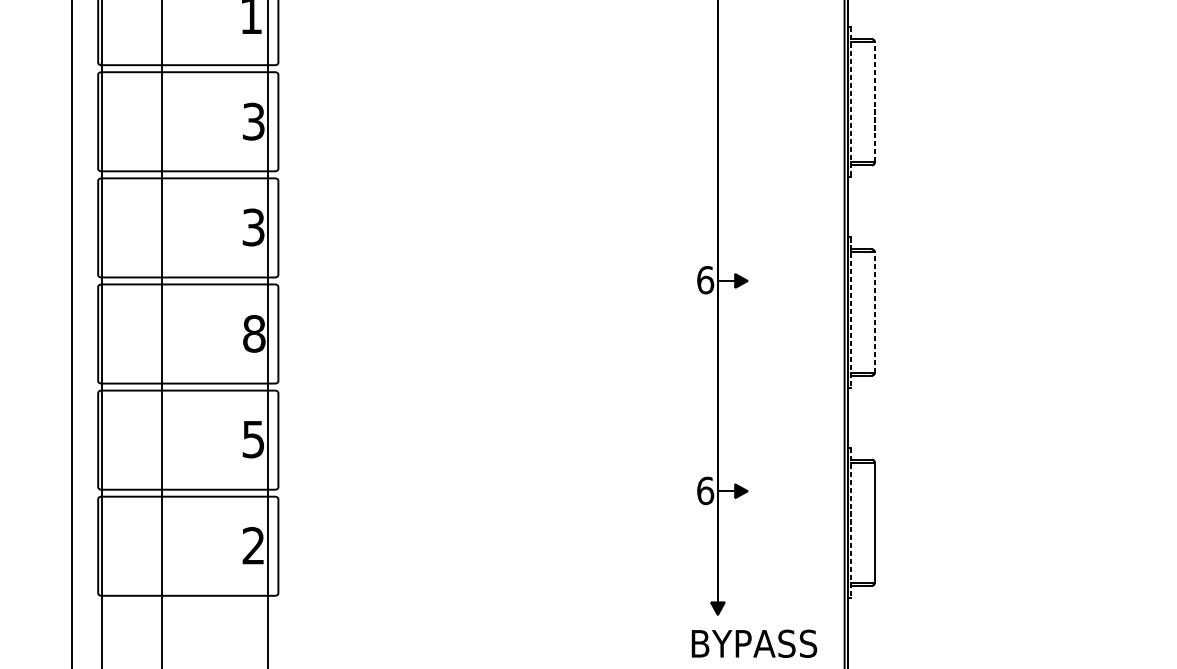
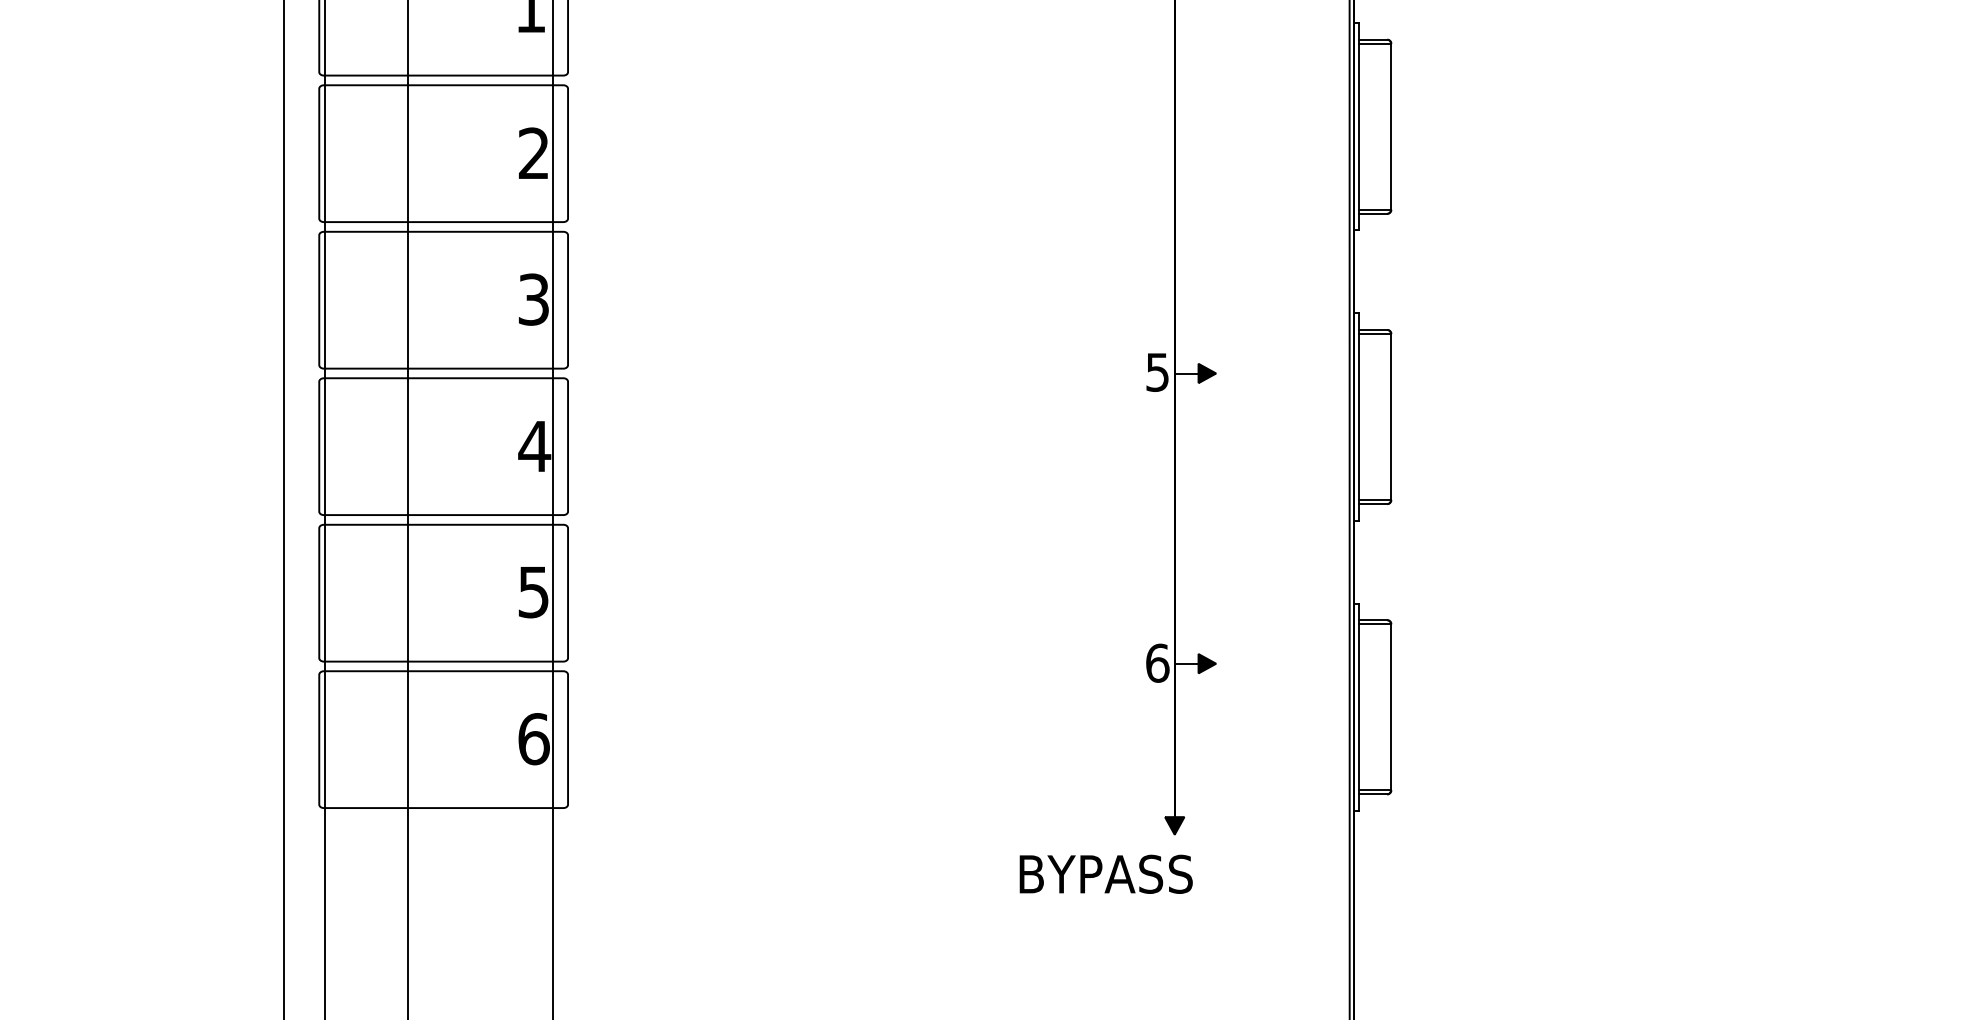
line: (851, 102) -> (1359, 126), dashed -> solid
line: (874, 102) -> (1391, 126), dashed -> solid
text: (253, 121) -> (533, 153), 3 -> 2
text: (705, 279) -> (1157, 371), 6 -> 5
line: (851, 312) -> (1359, 417), dashed -> solid
line: (874, 312) -> (1391, 417), dashed -> solid
text: (254, 333) -> (534, 446), 8 -> 4
line: (851, 522) -> (1359, 707), dashed -> solid
text: (253, 546) -> (533, 739), 2 -> 6
text: (753, 643) -> (1105, 873), moved

